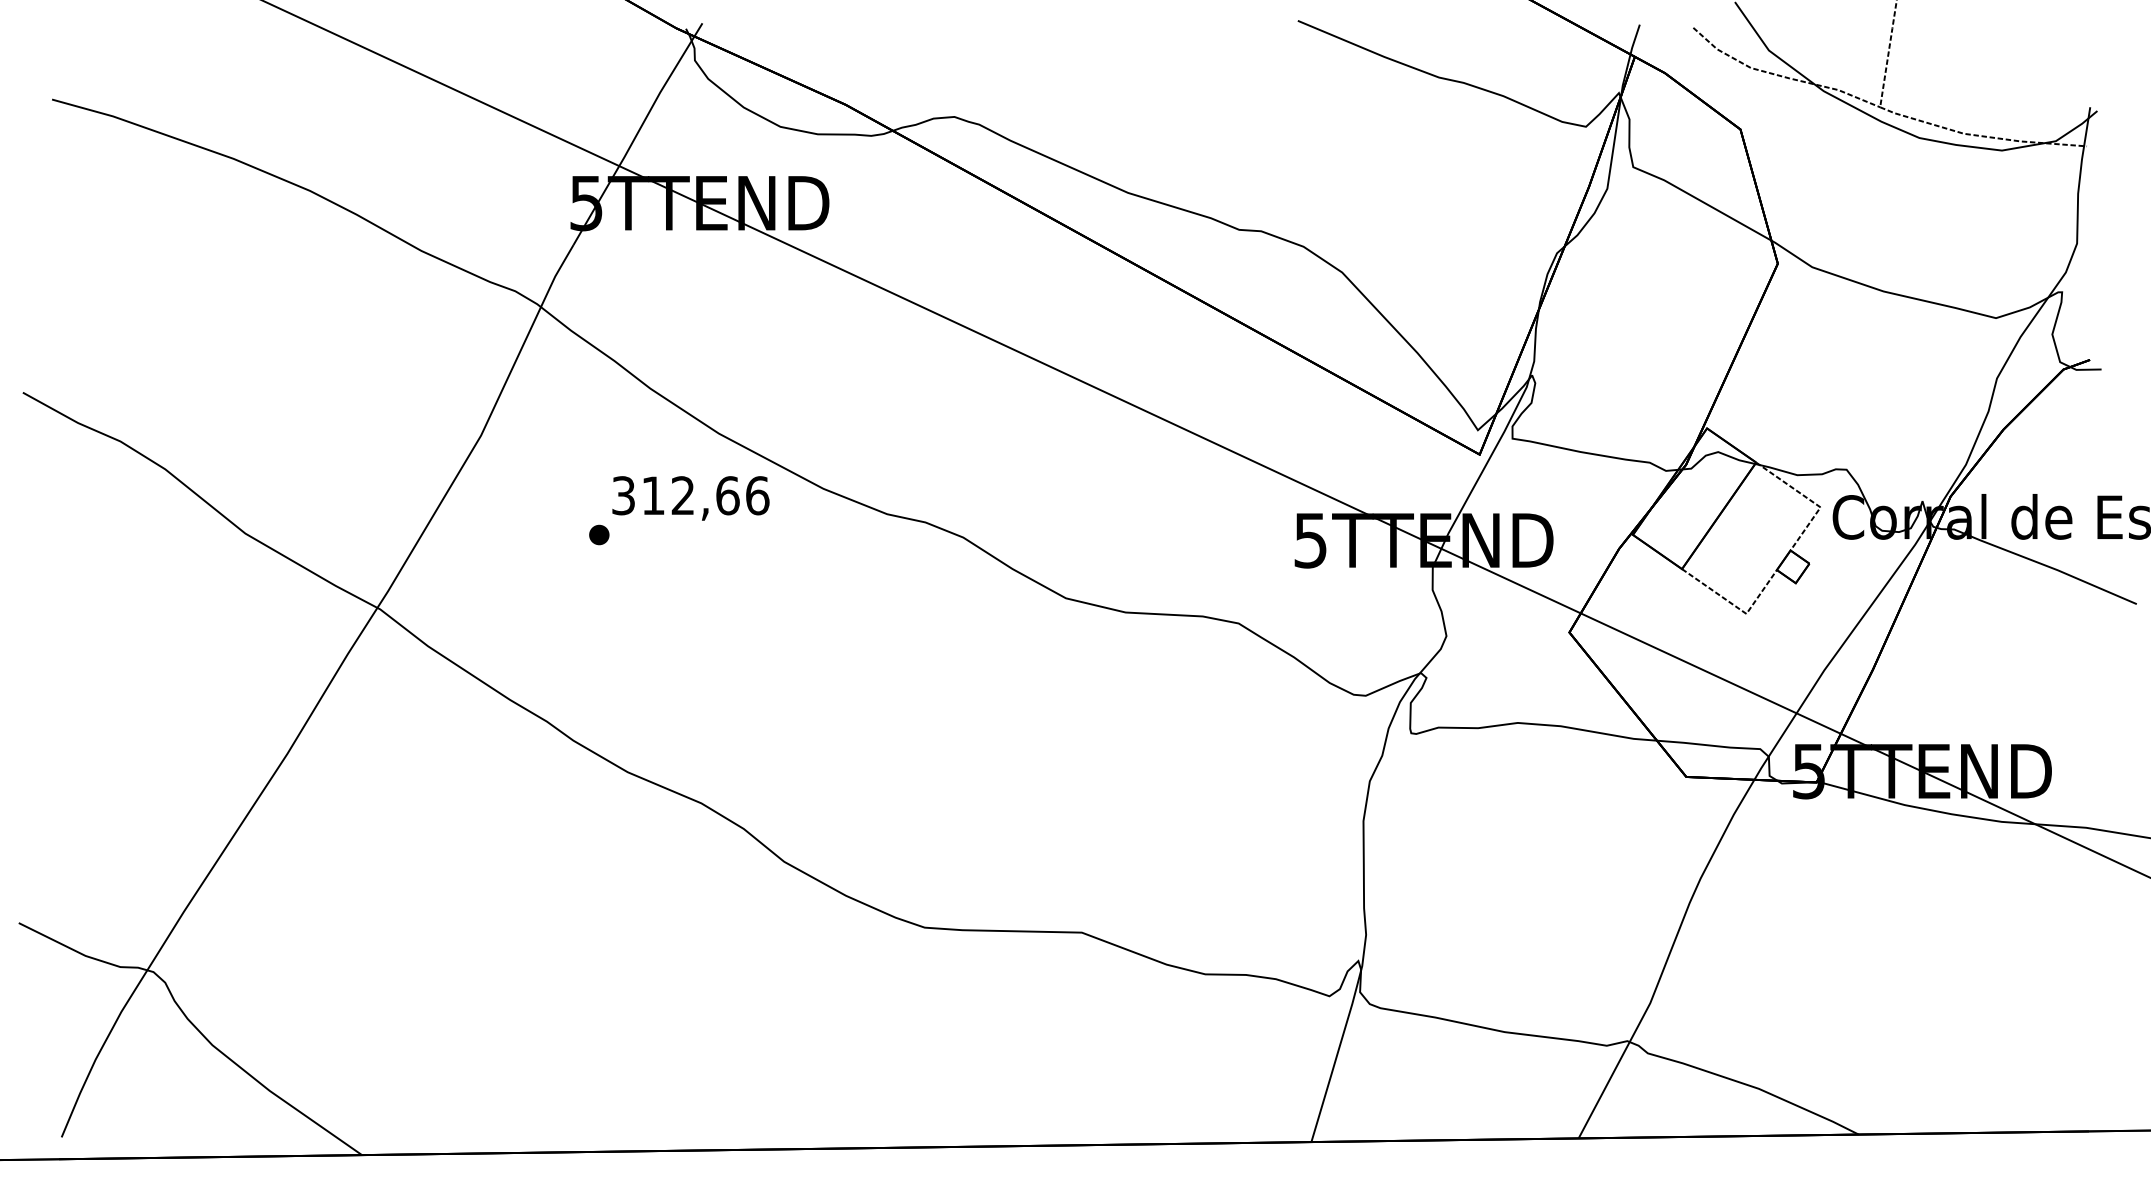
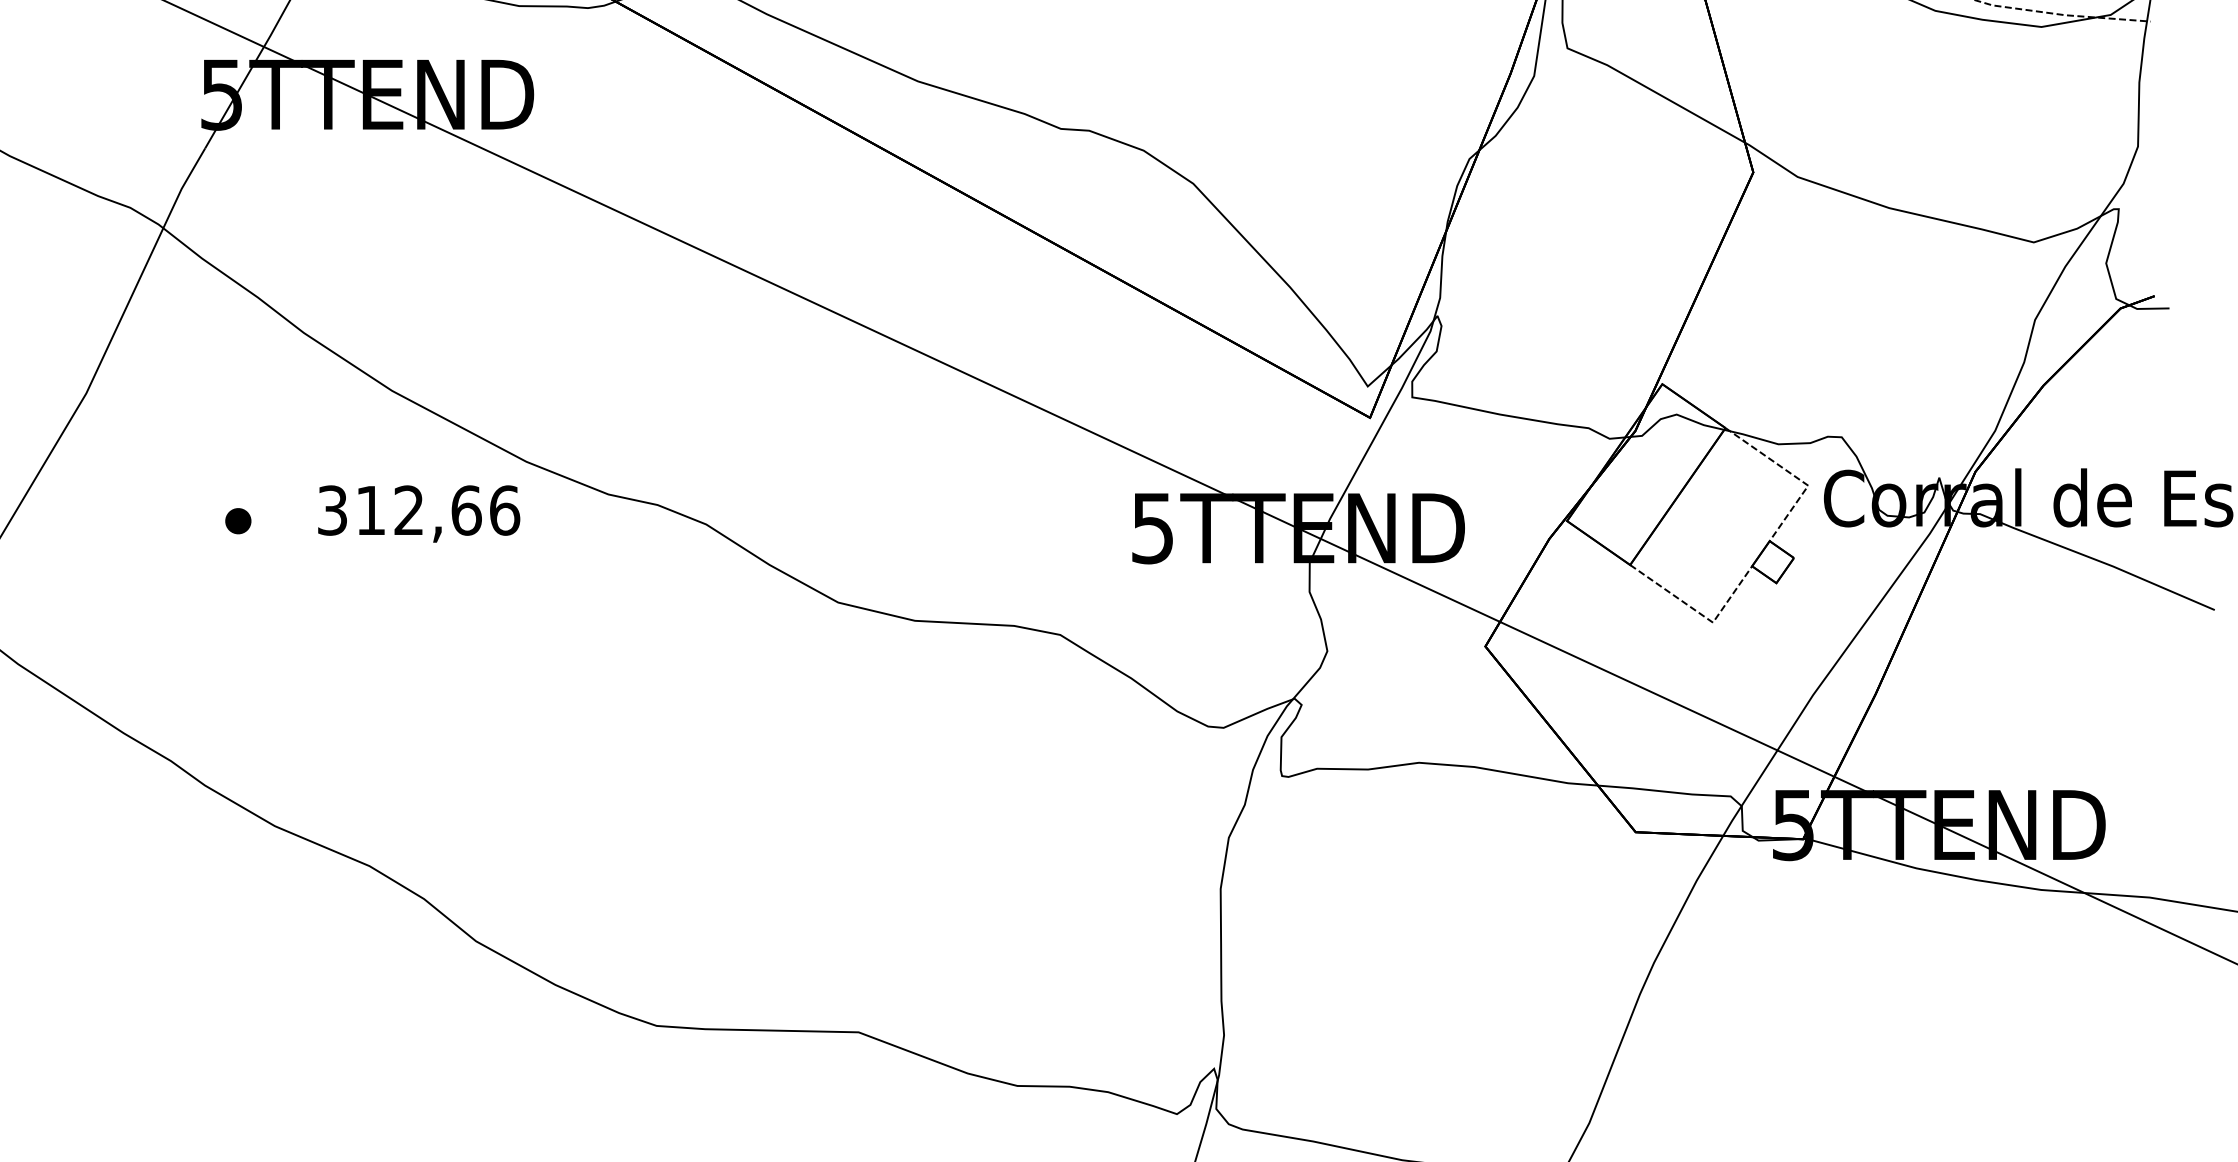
text: (690, 498) -> (418, 514), moved

